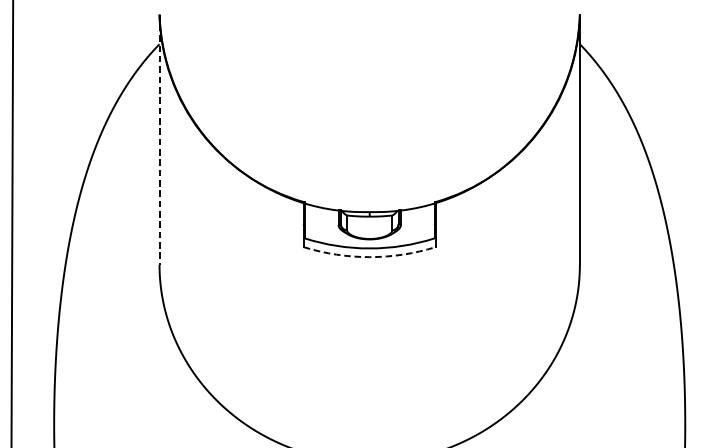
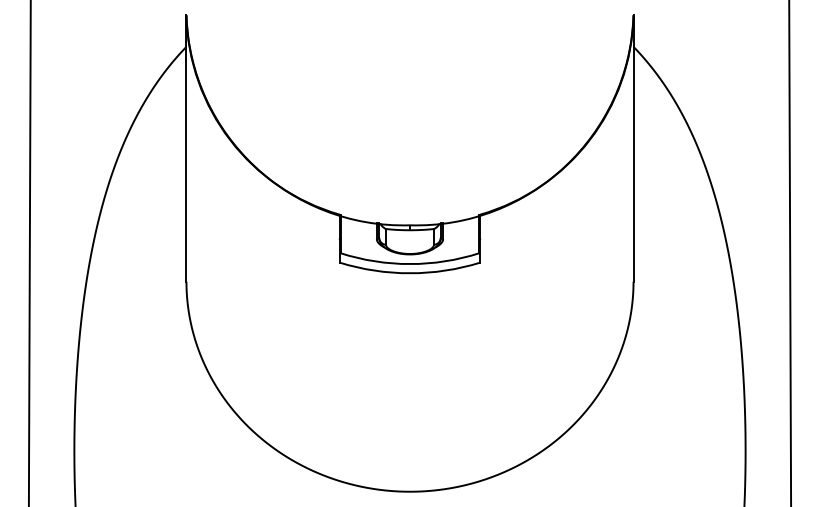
line: (159, 139) -> (186, 148), dashed -> solid
arc: (370, 257) -> (410, 273), dashed -> solid

